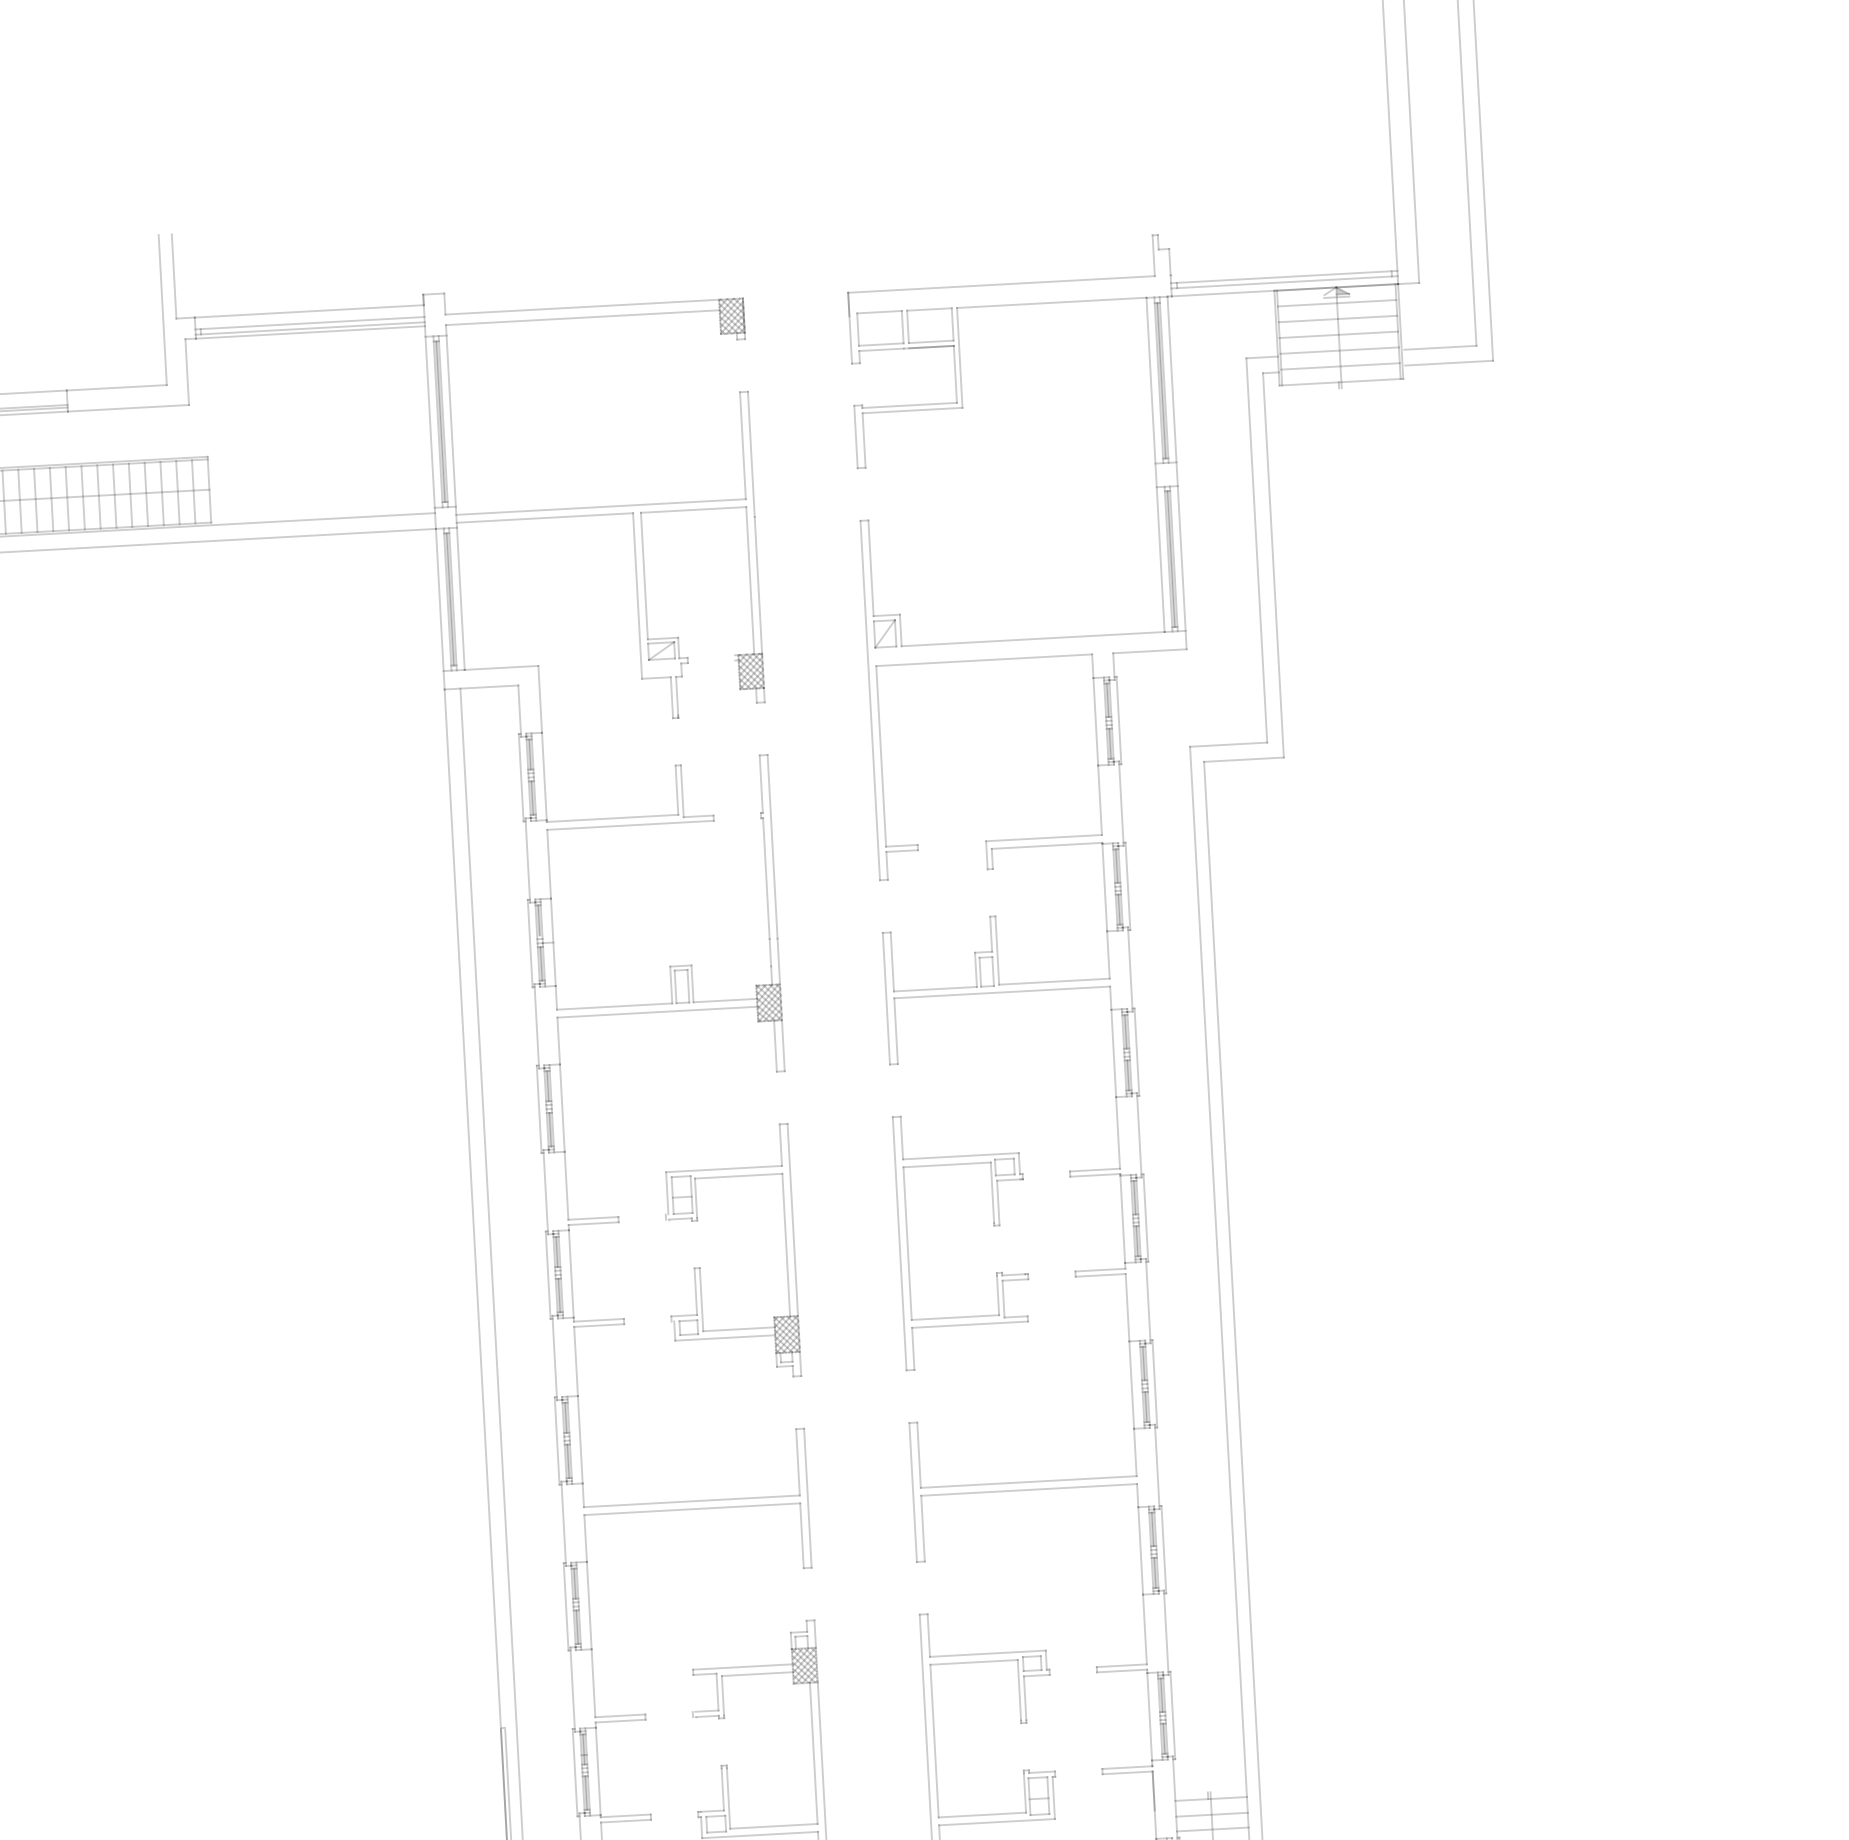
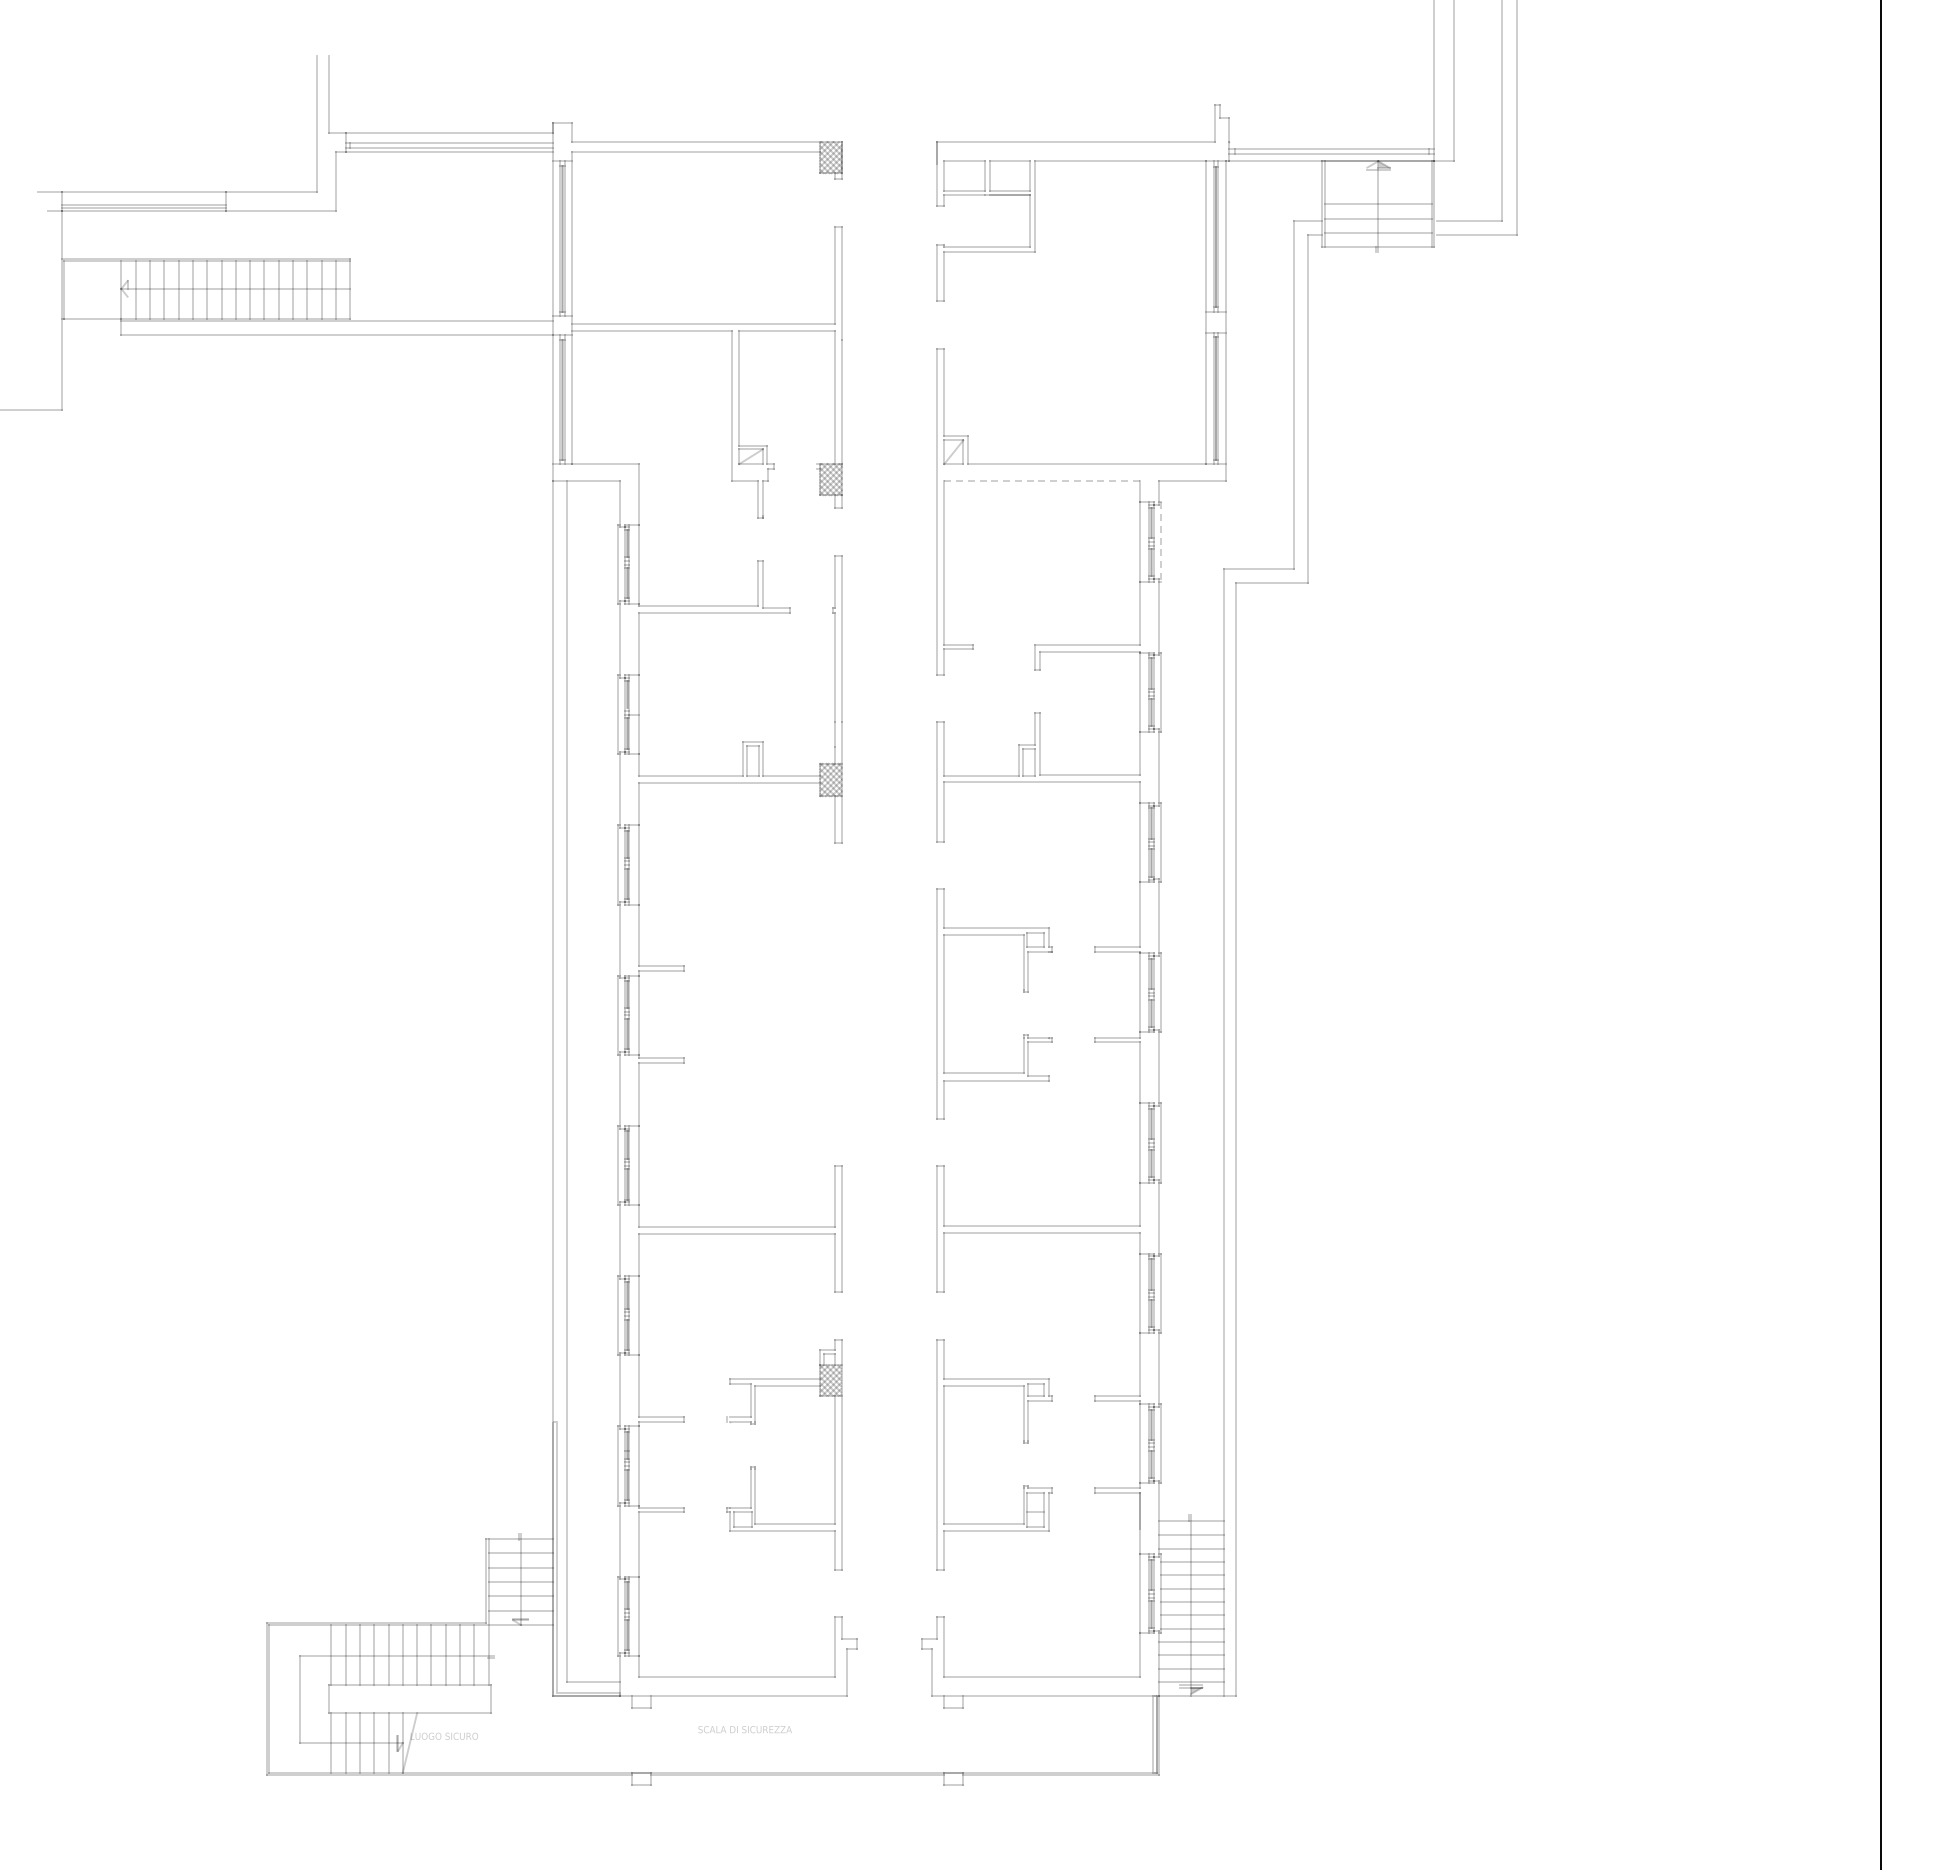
line: (1337, 303) -> (1378, 175), removed
line: (1338, 318) -> (1378, 189), removed
line: (984, 659) -> (1042, 480), solid -> dashed
line: (1118, 720) -> (1160, 541), solid -> dashed
part: (699, 1267) -> (755, 1015), removed

